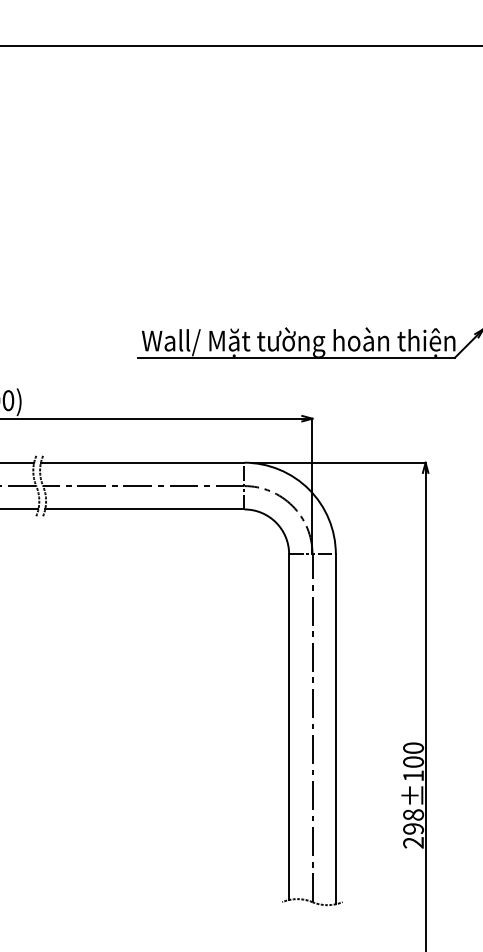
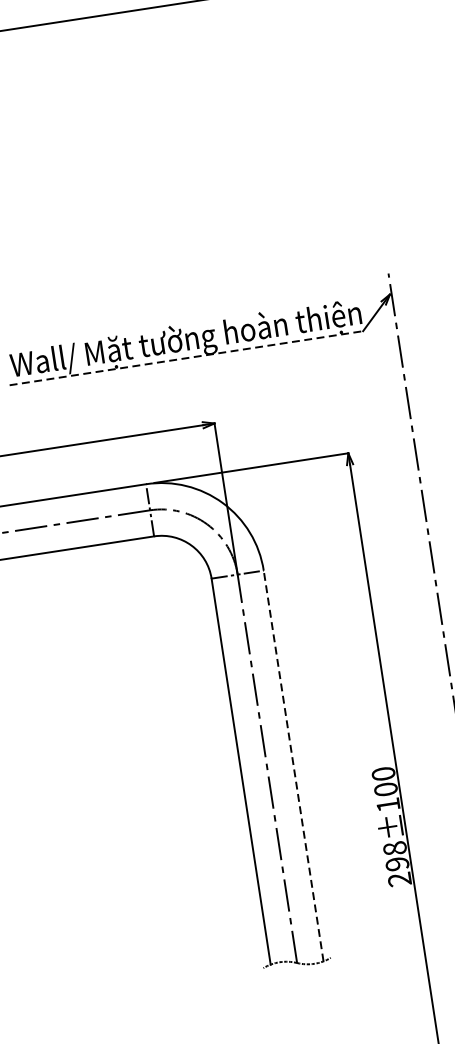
line: (297, 357) -> (187, 357), solid -> dashed
line: (335, 728) -> (293, 765), solid -> dashed

